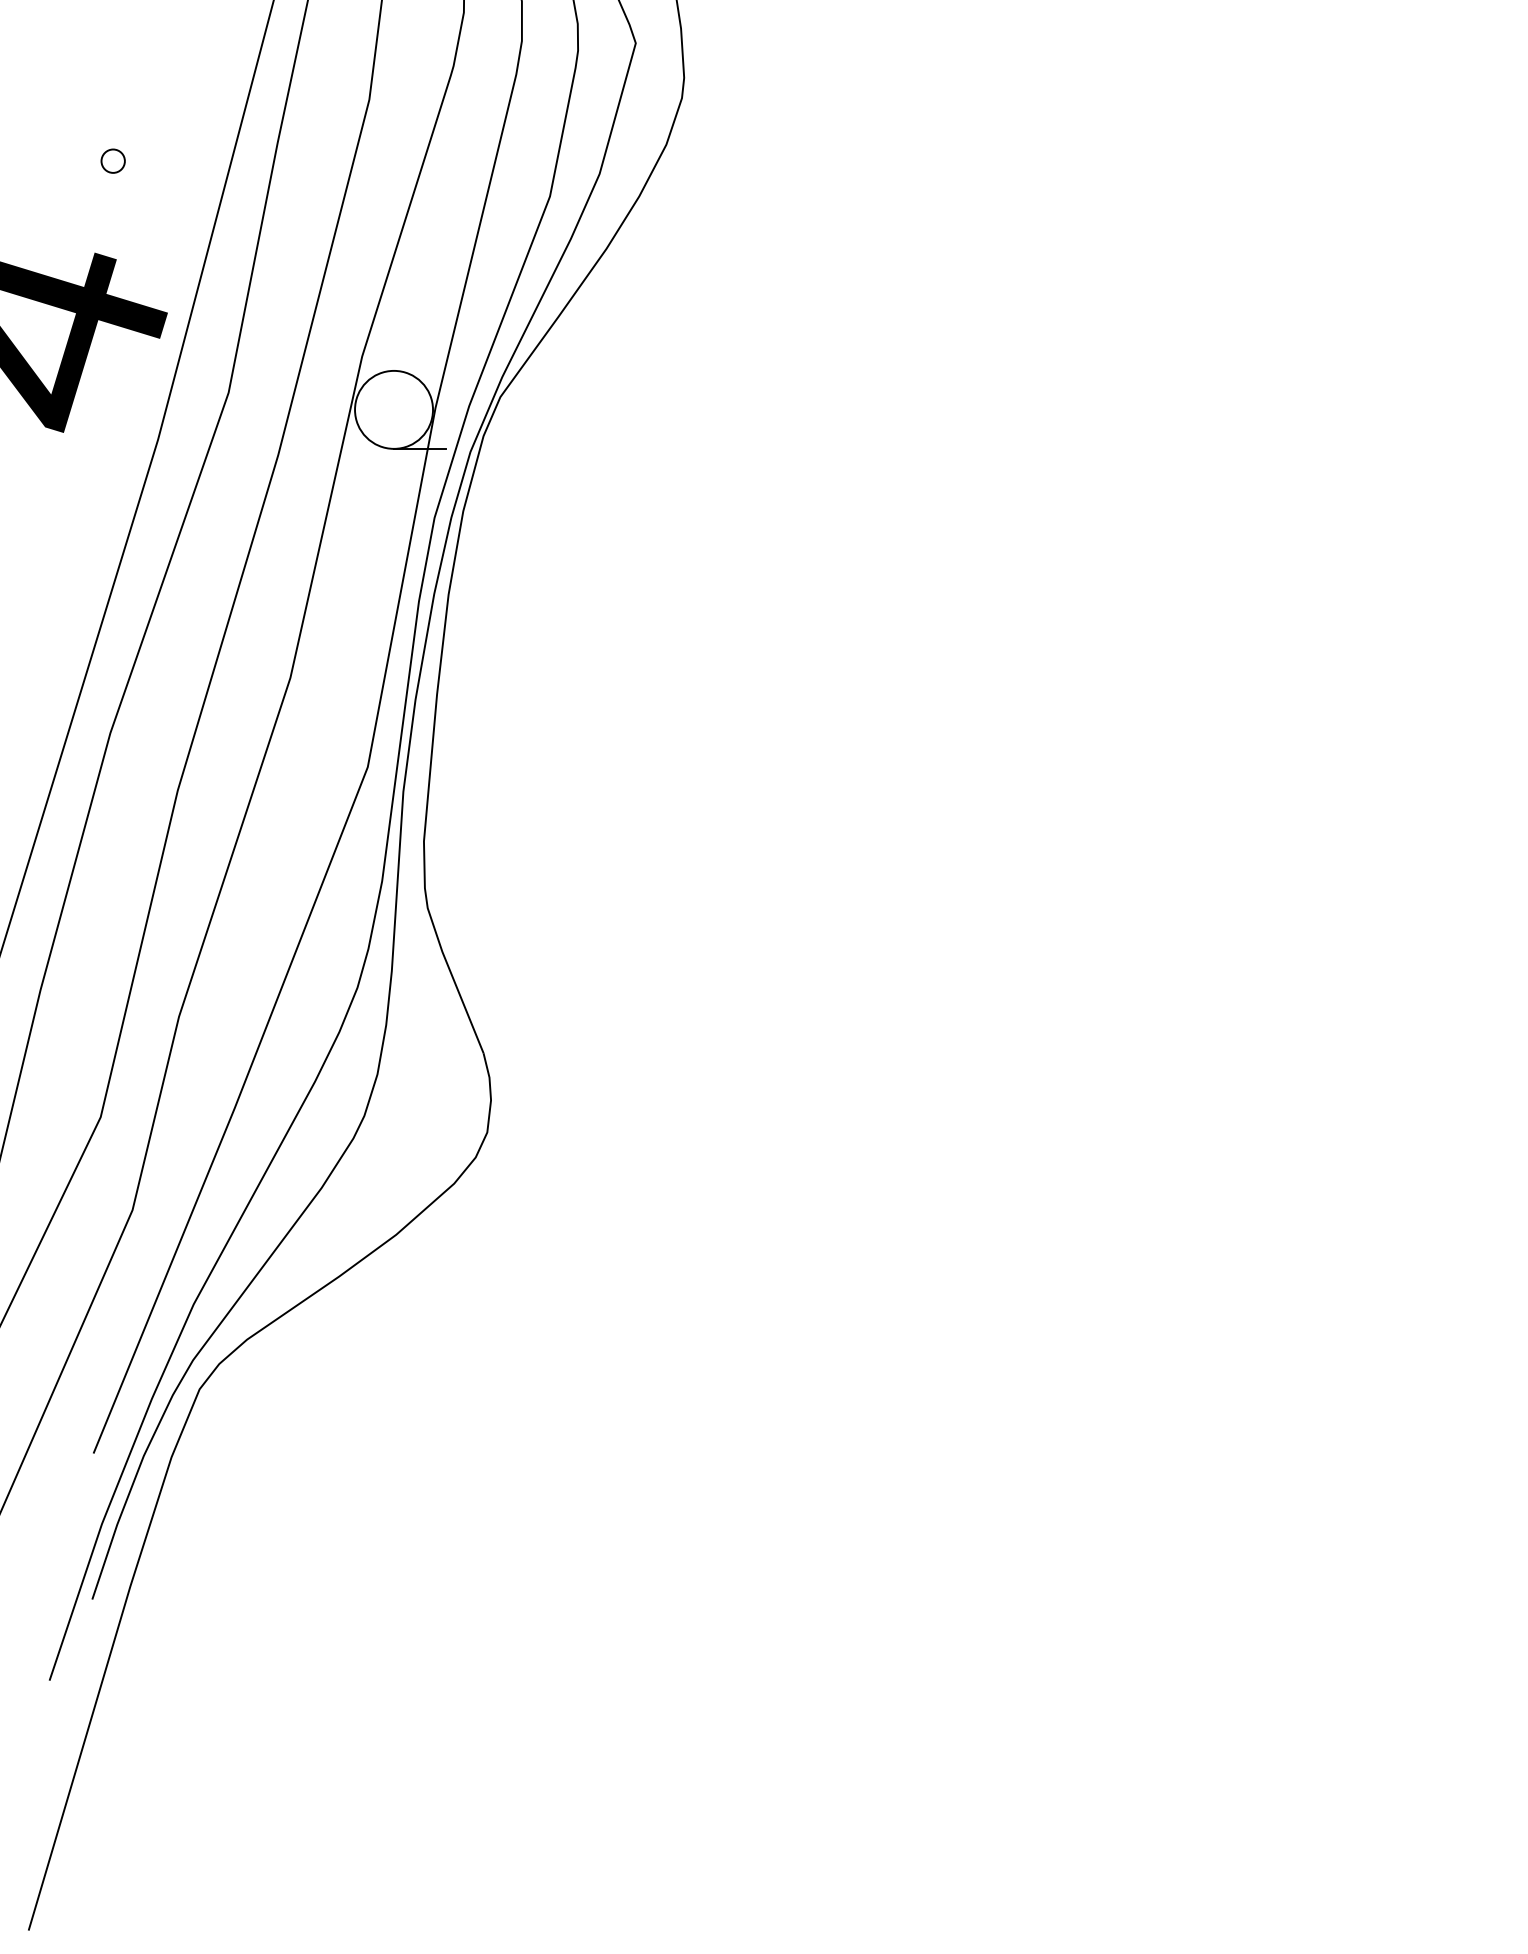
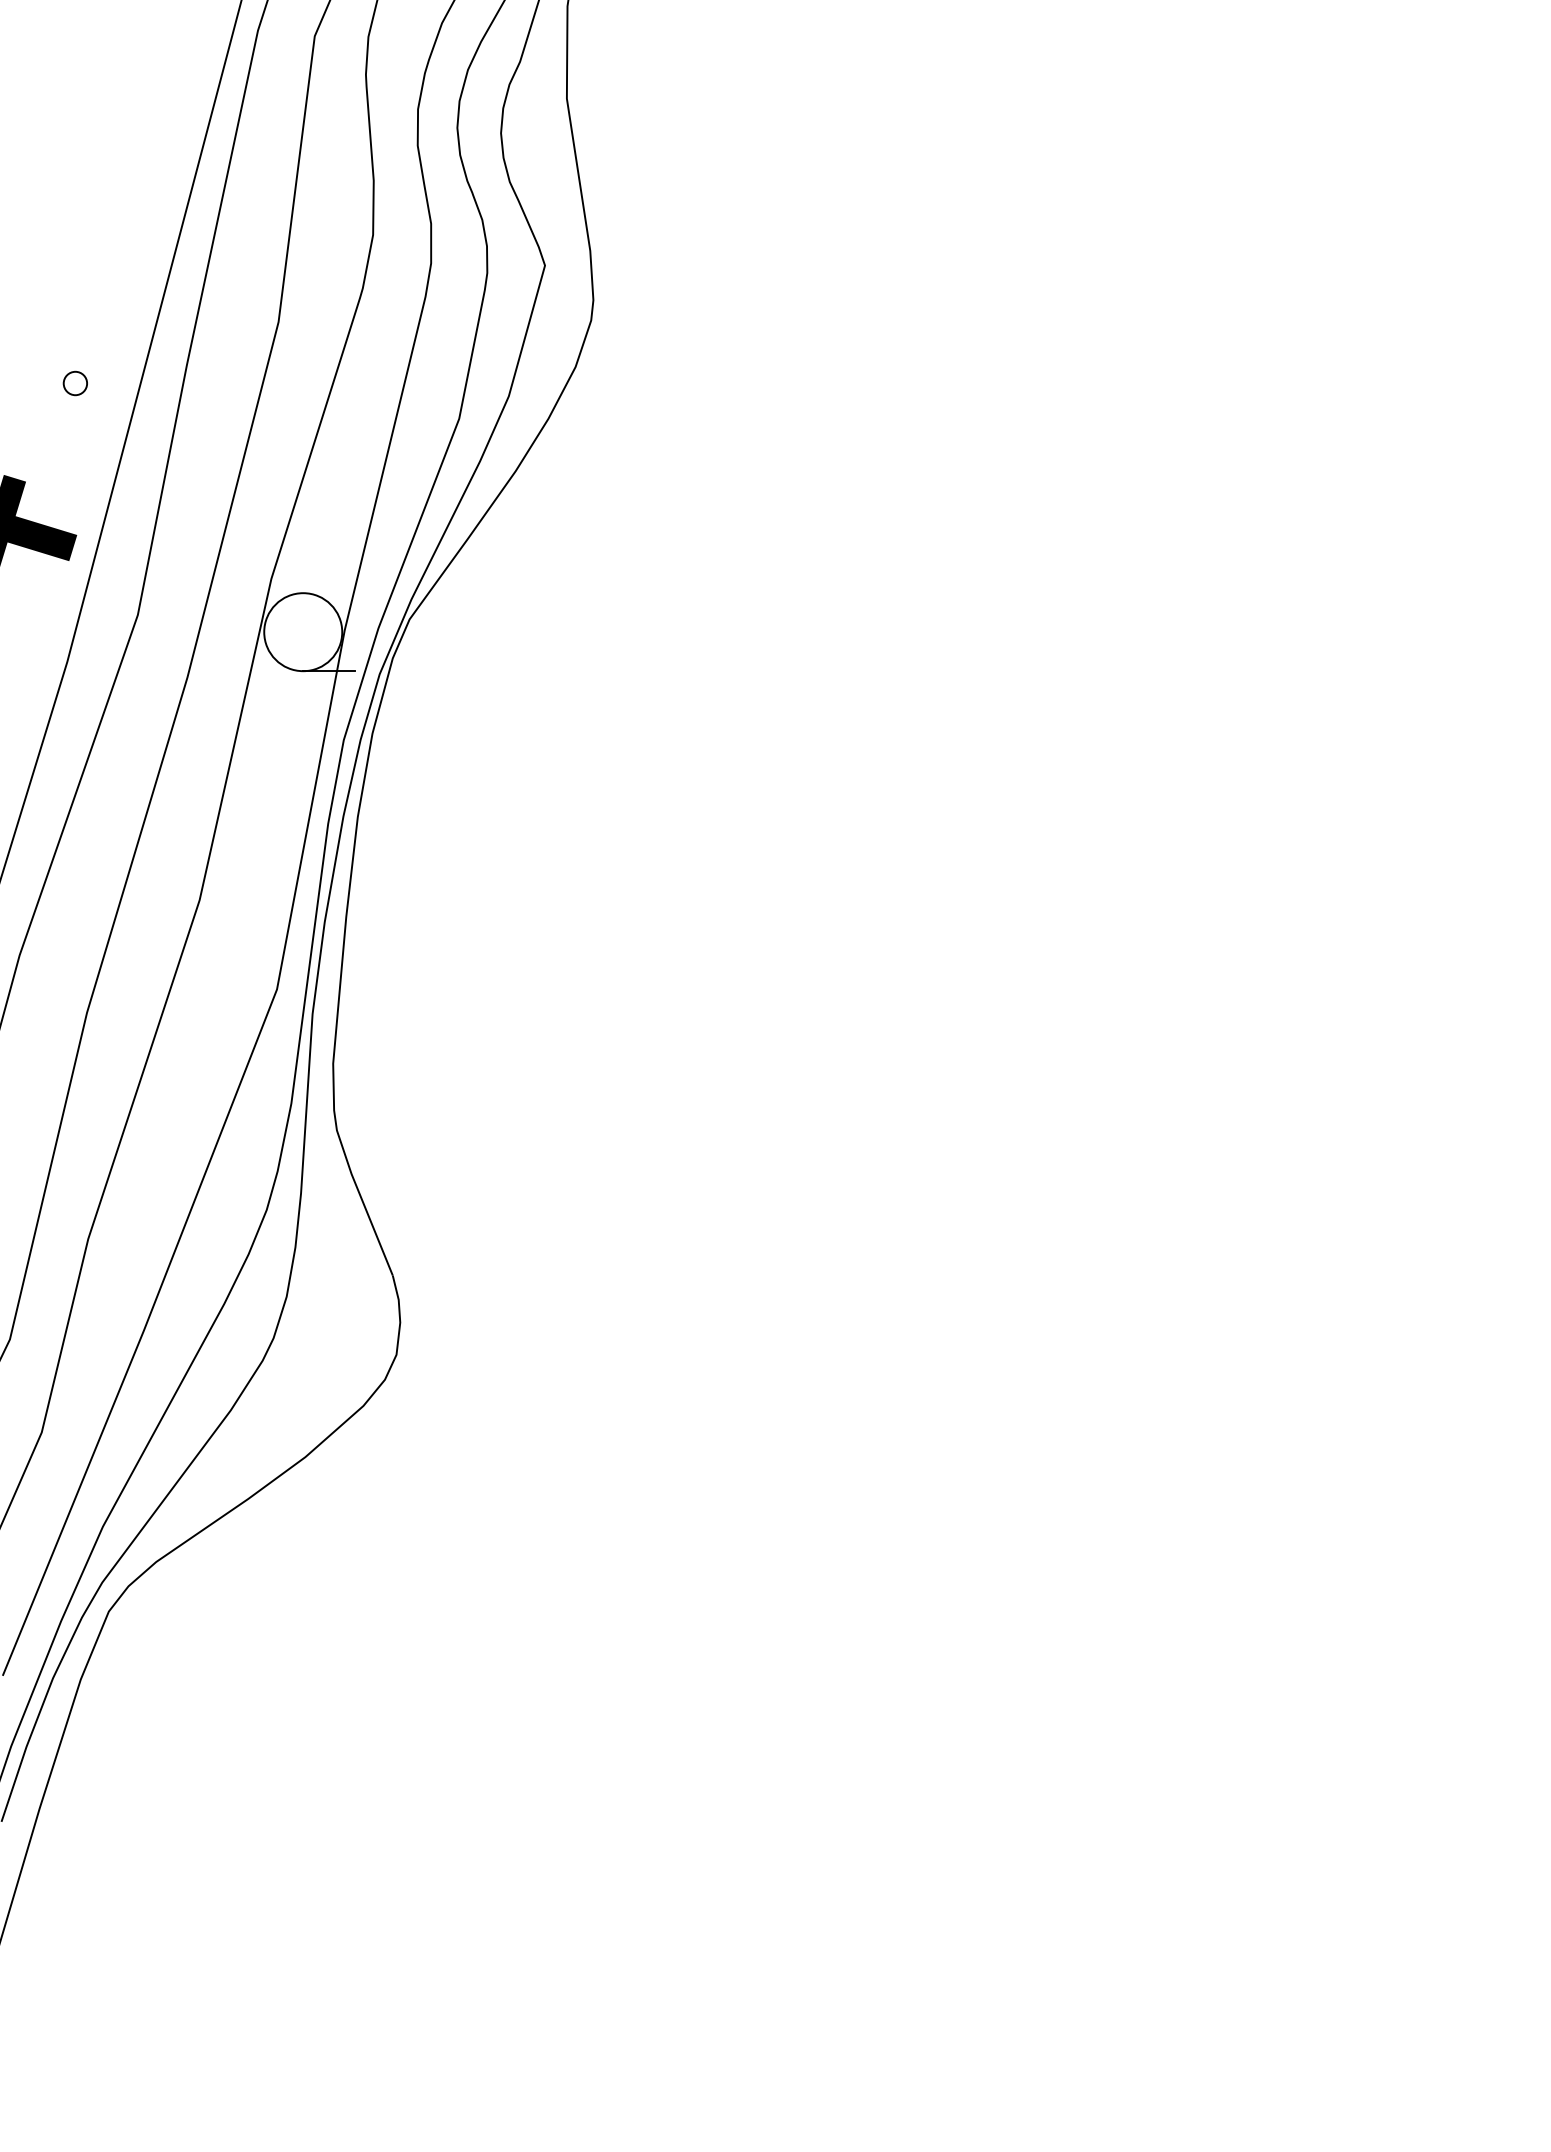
circle: (112, 161) -> (74, 383), moved

